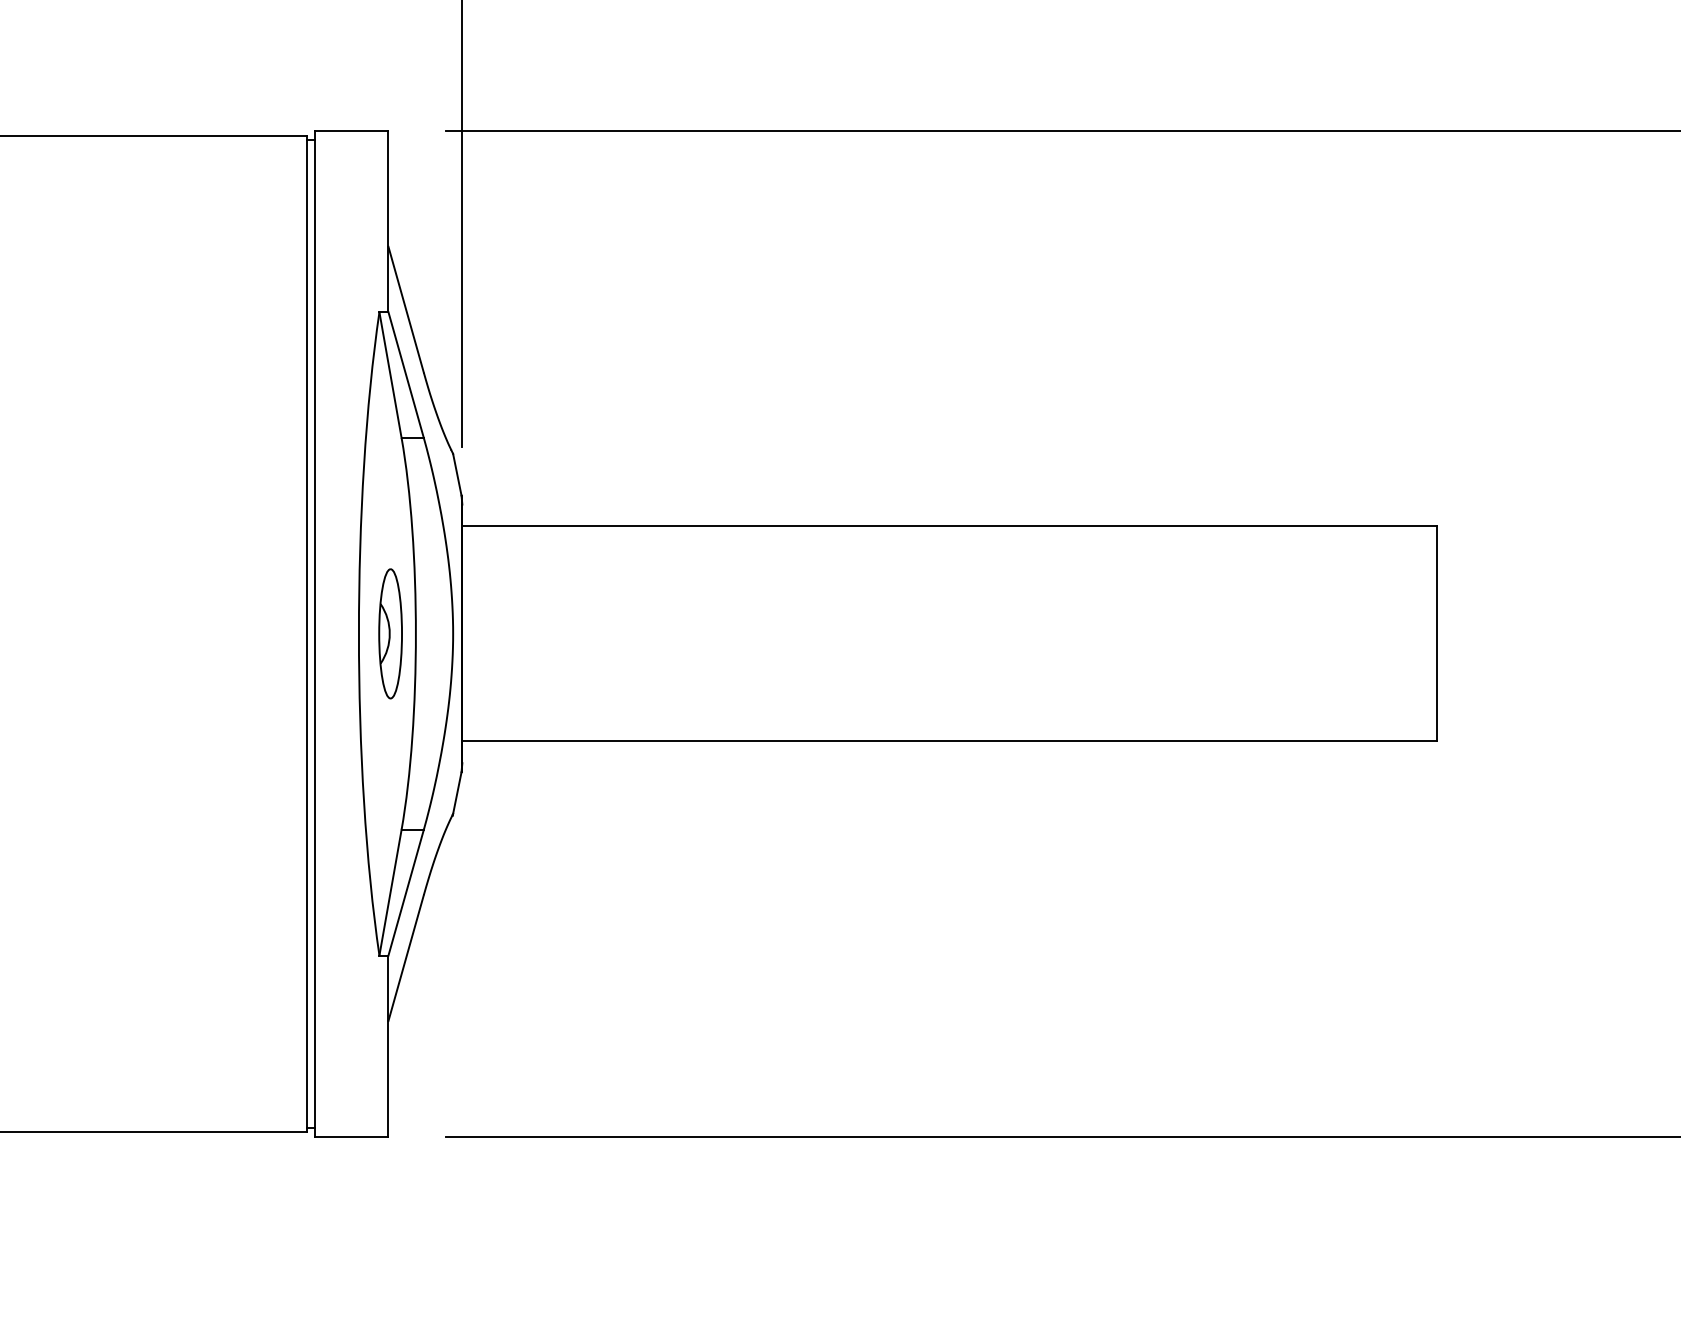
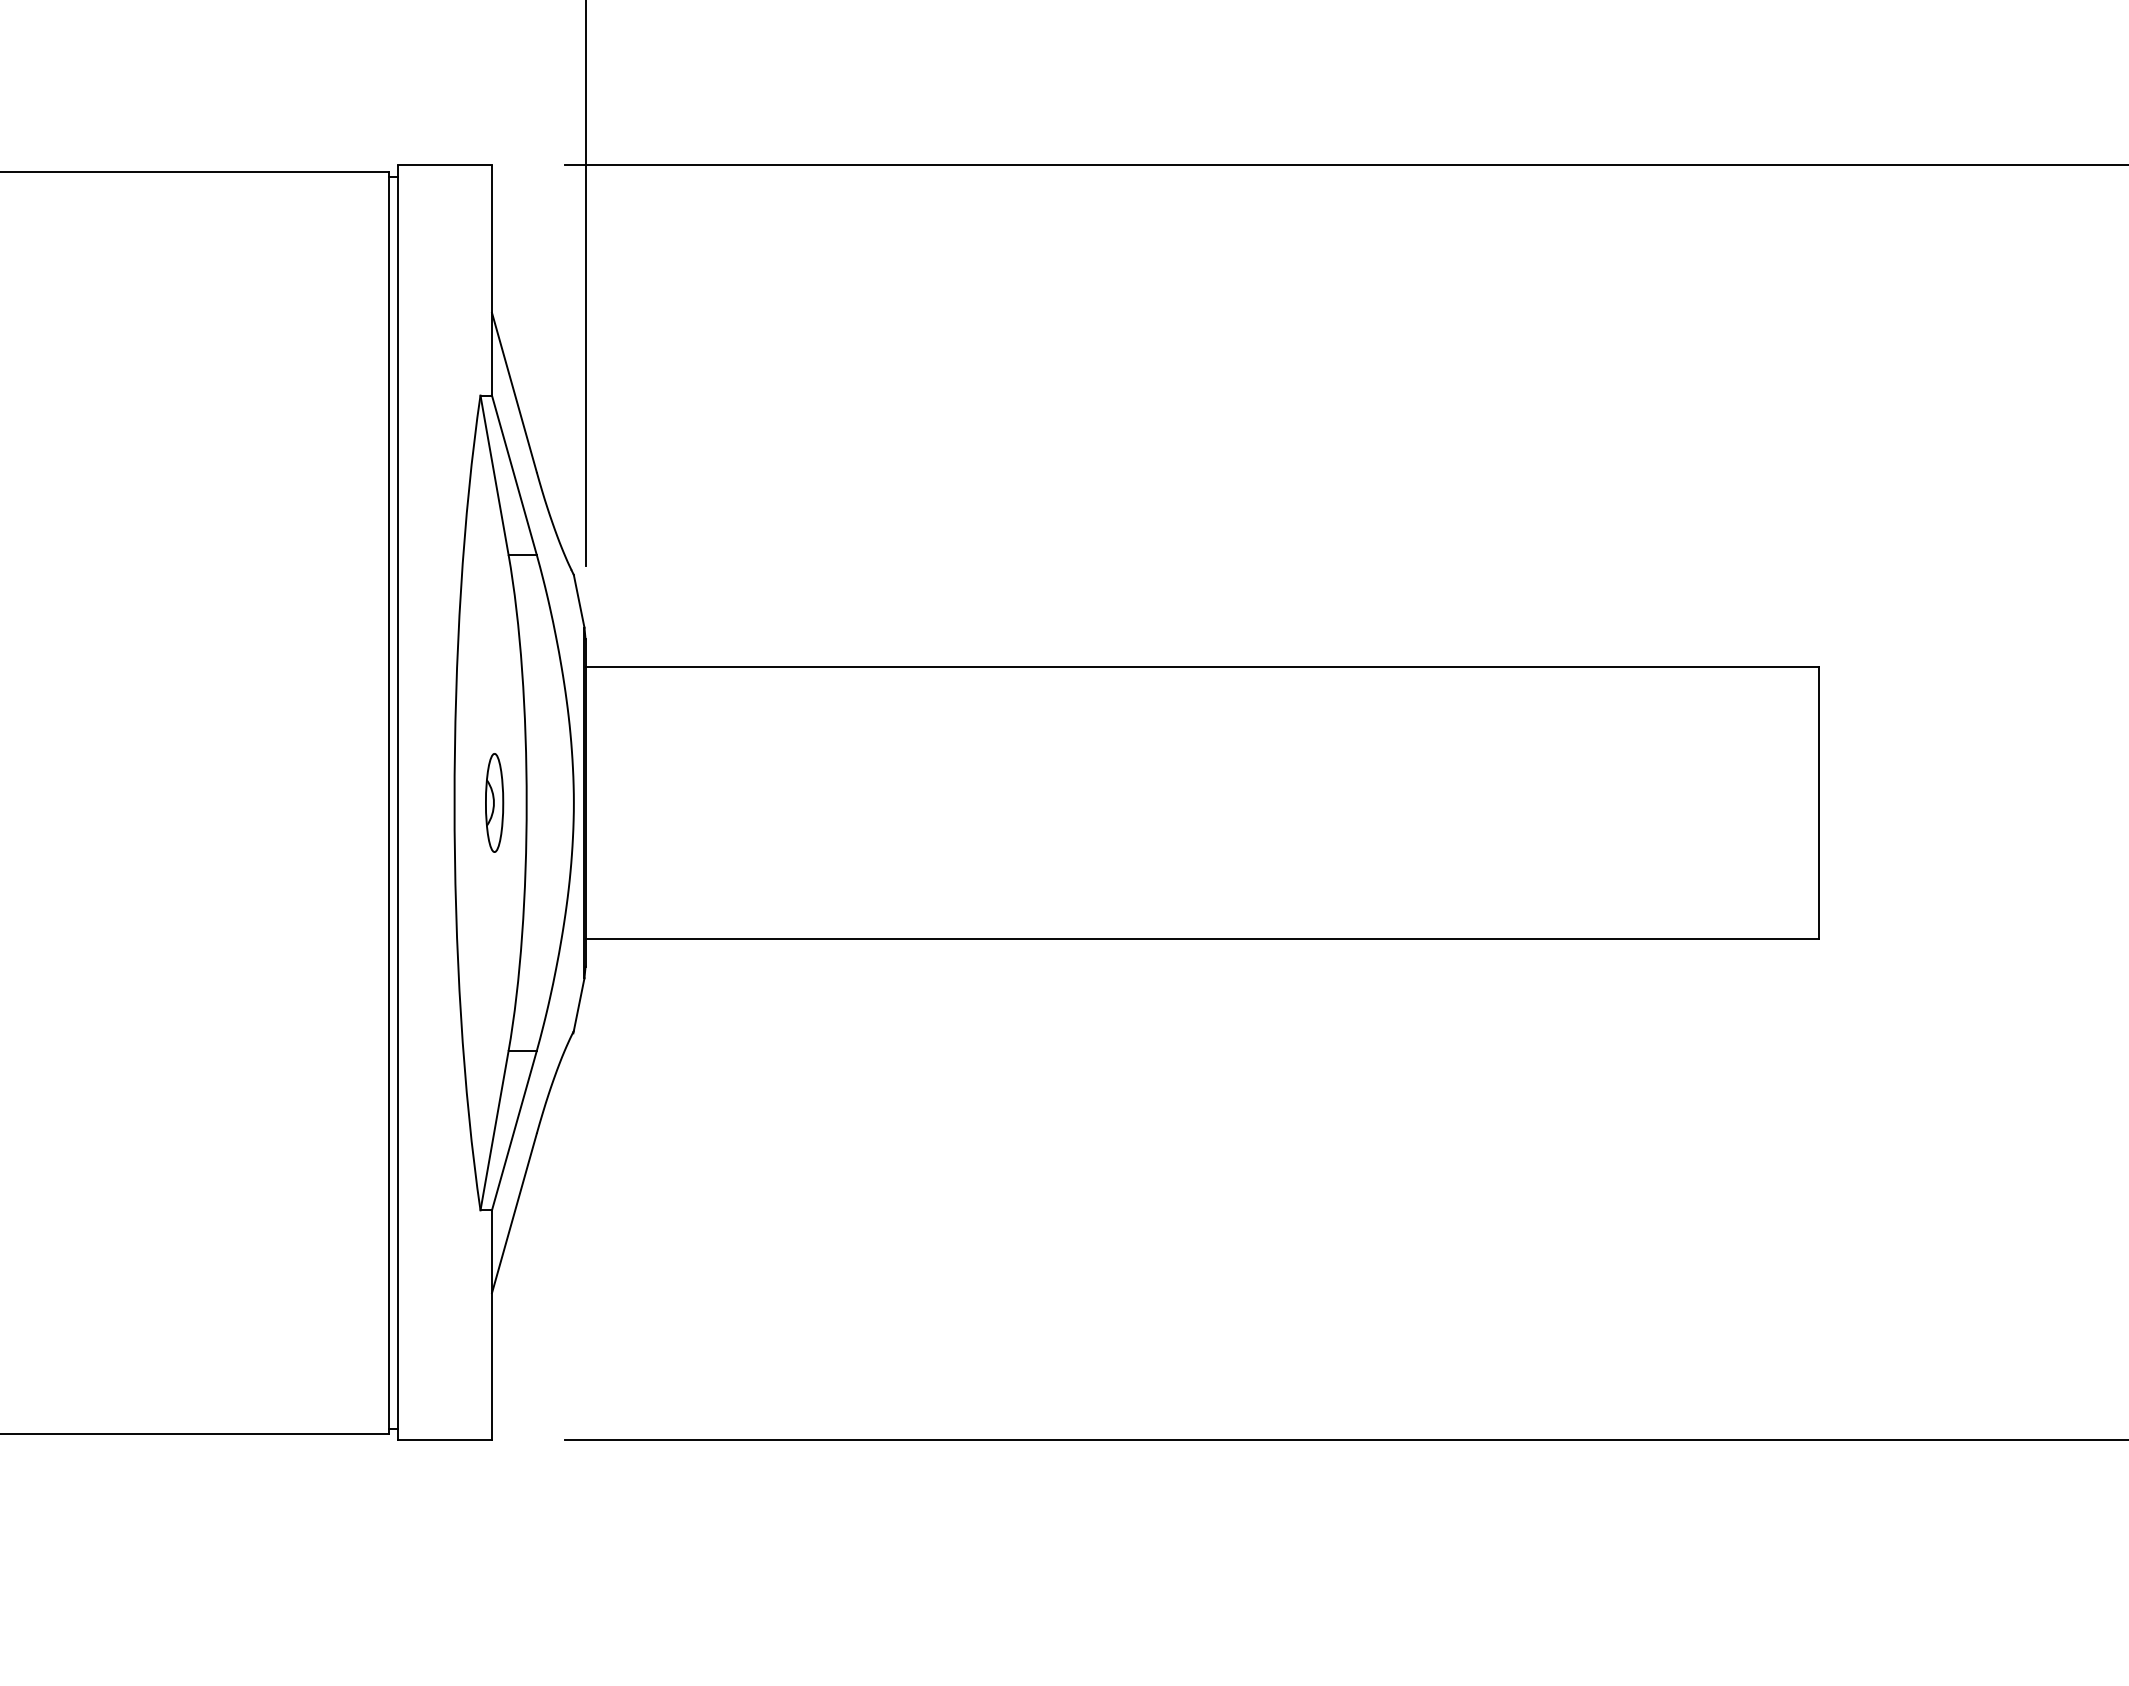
part: (390, 633) -> (494, 802), size x0.6

